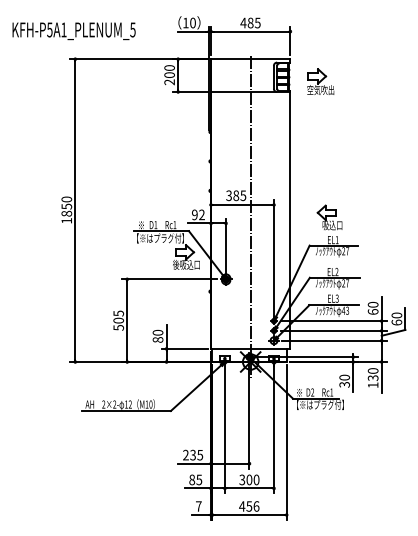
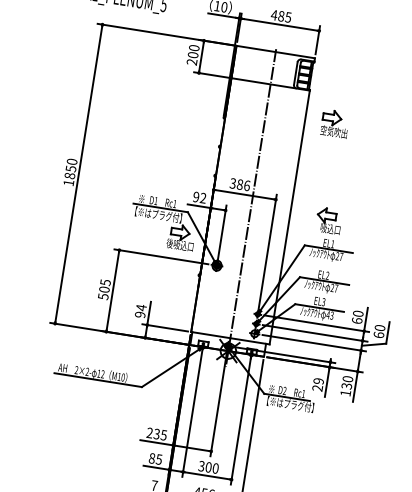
part: (320, 81) -> (335, 123), moved
text: (243, 195) -> (247, 185), 385 -> 386
text: (157, 335) -> (140, 310), 80 -> 94
text: (344, 380) -> (318, 384), 30 -> 29

